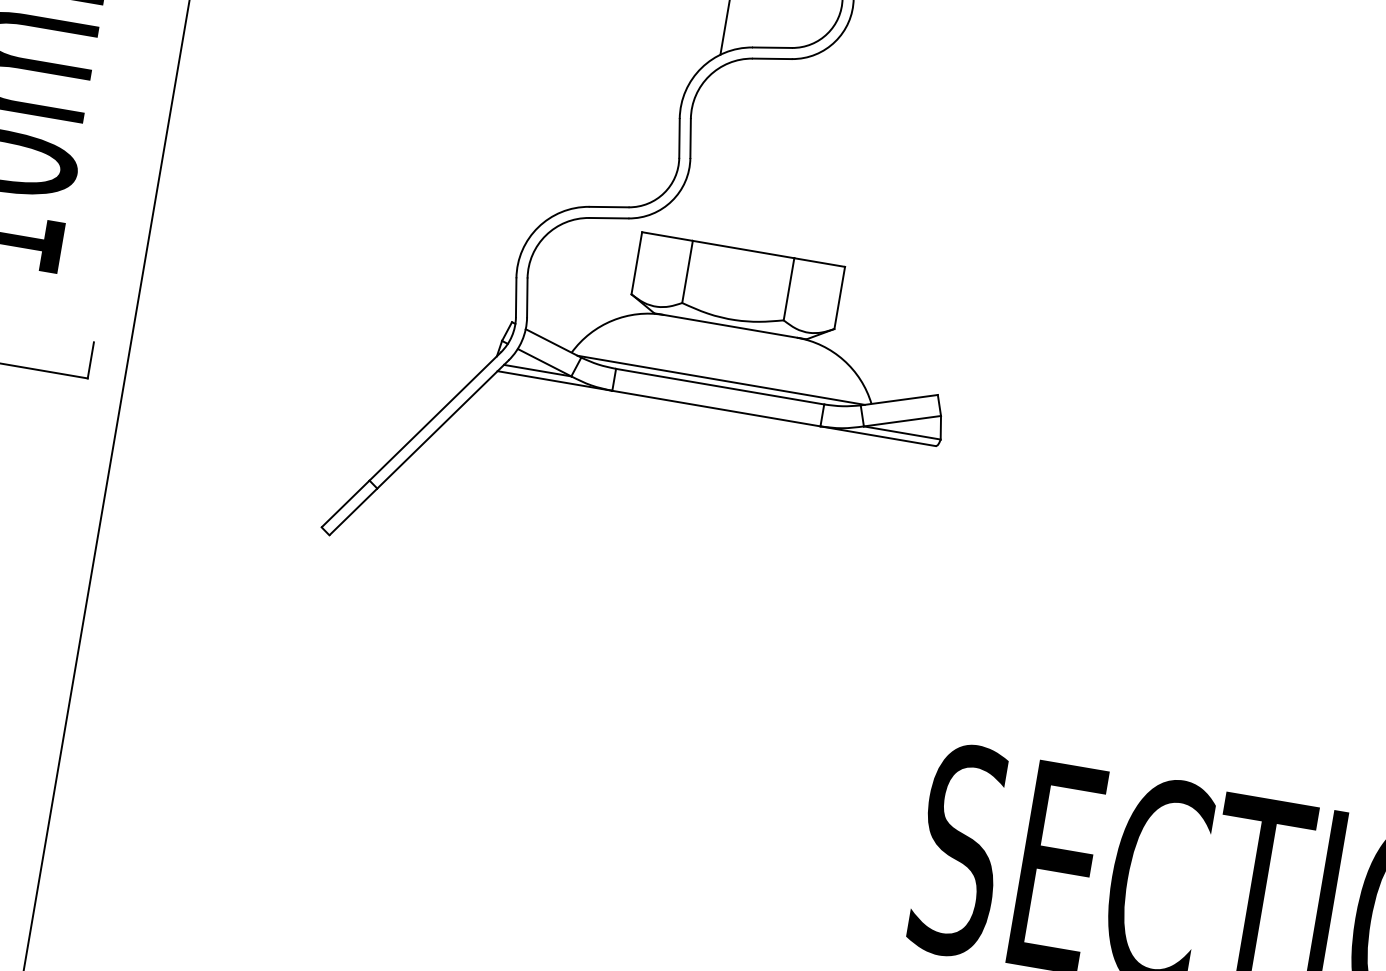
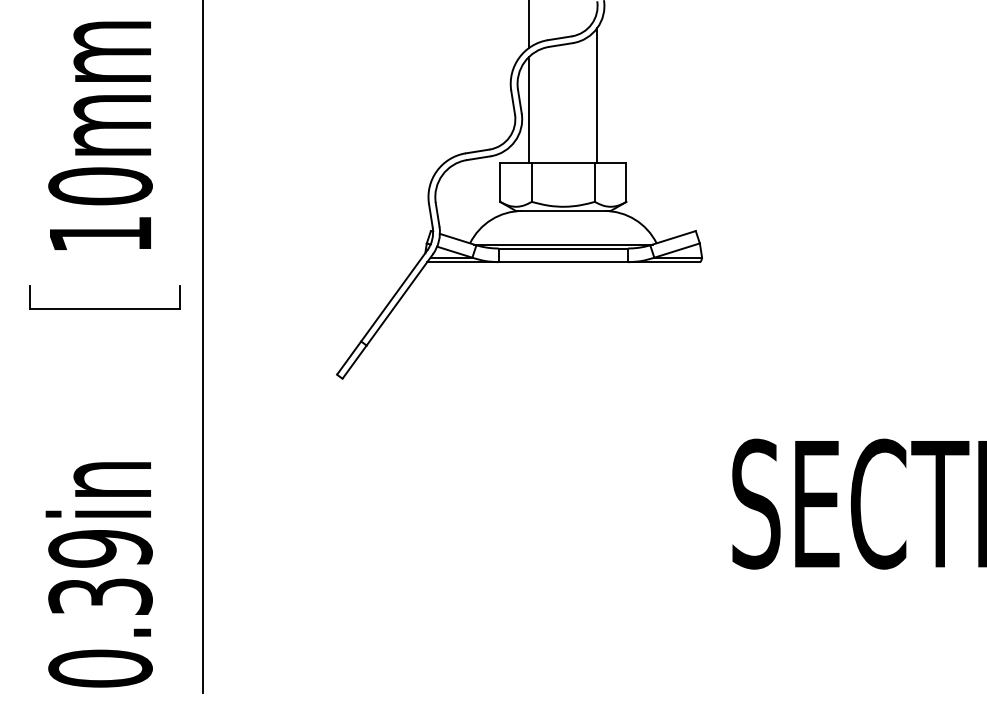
line: (817, 150) -> (597, 95), added
line: (703, 153) -> (529, 109), added

